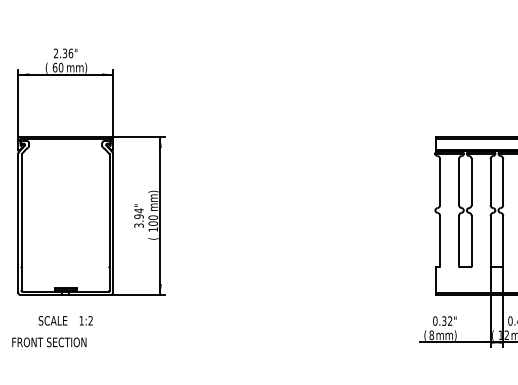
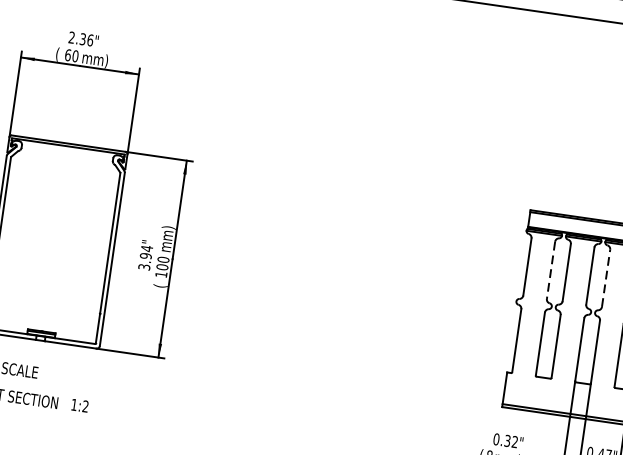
line: (459, 182) -> (551, 270), solid -> dashed
line: (503, 182) -> (606, 278), solid -> dashed
text: (85, 320) -> (79, 405), moved

